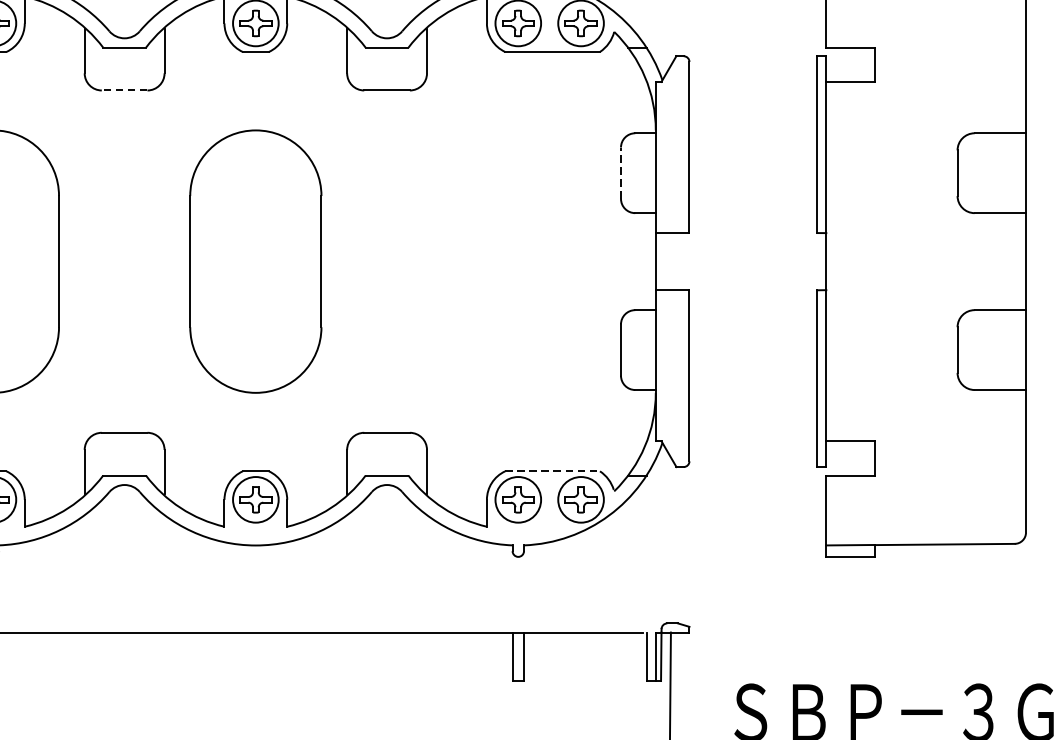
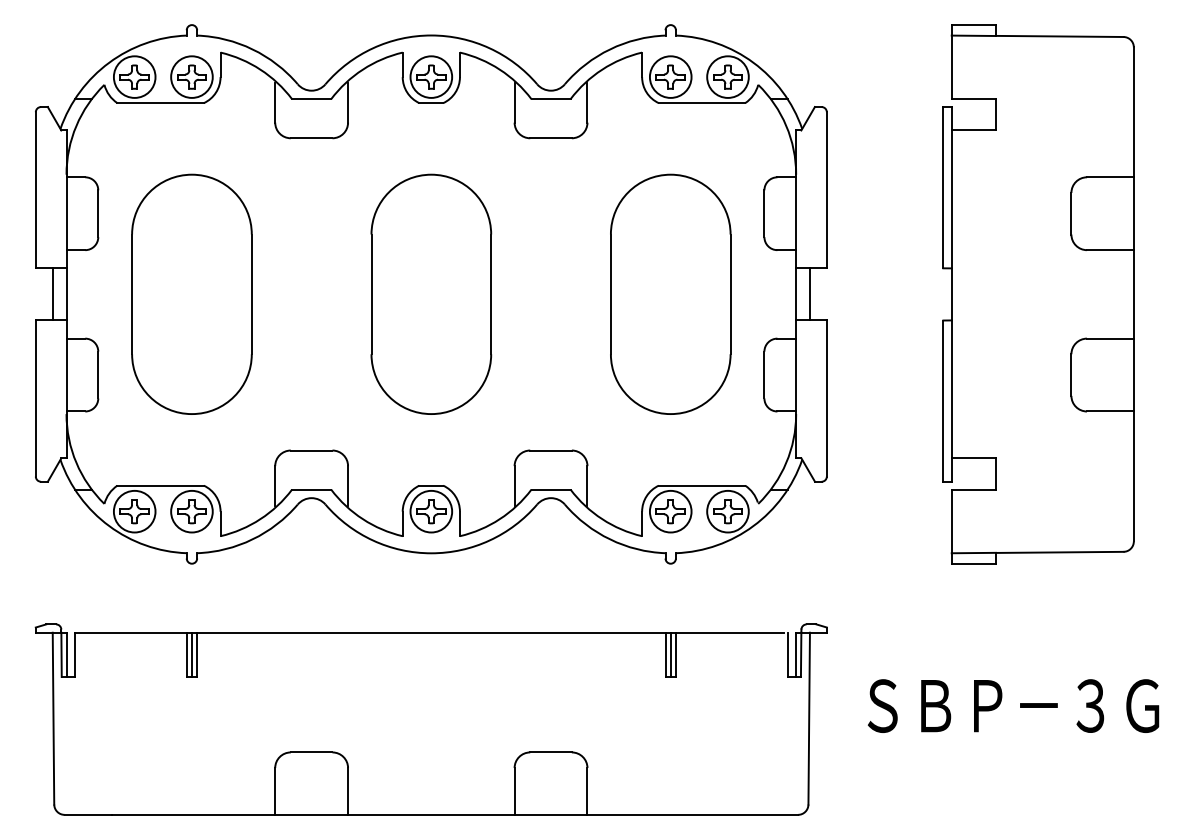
line: (124, 90) -> (311, 138), dashed -> solid
line: (621, 172) -> (764, 213), dashed -> solid
part: (518, 260) -> (670, 293), added
line: (670, 261) -> (809, 294), added
line: (553, 471) -> (702, 485), dashed -> solid
line: (518, 656) -> (670, 654), added

